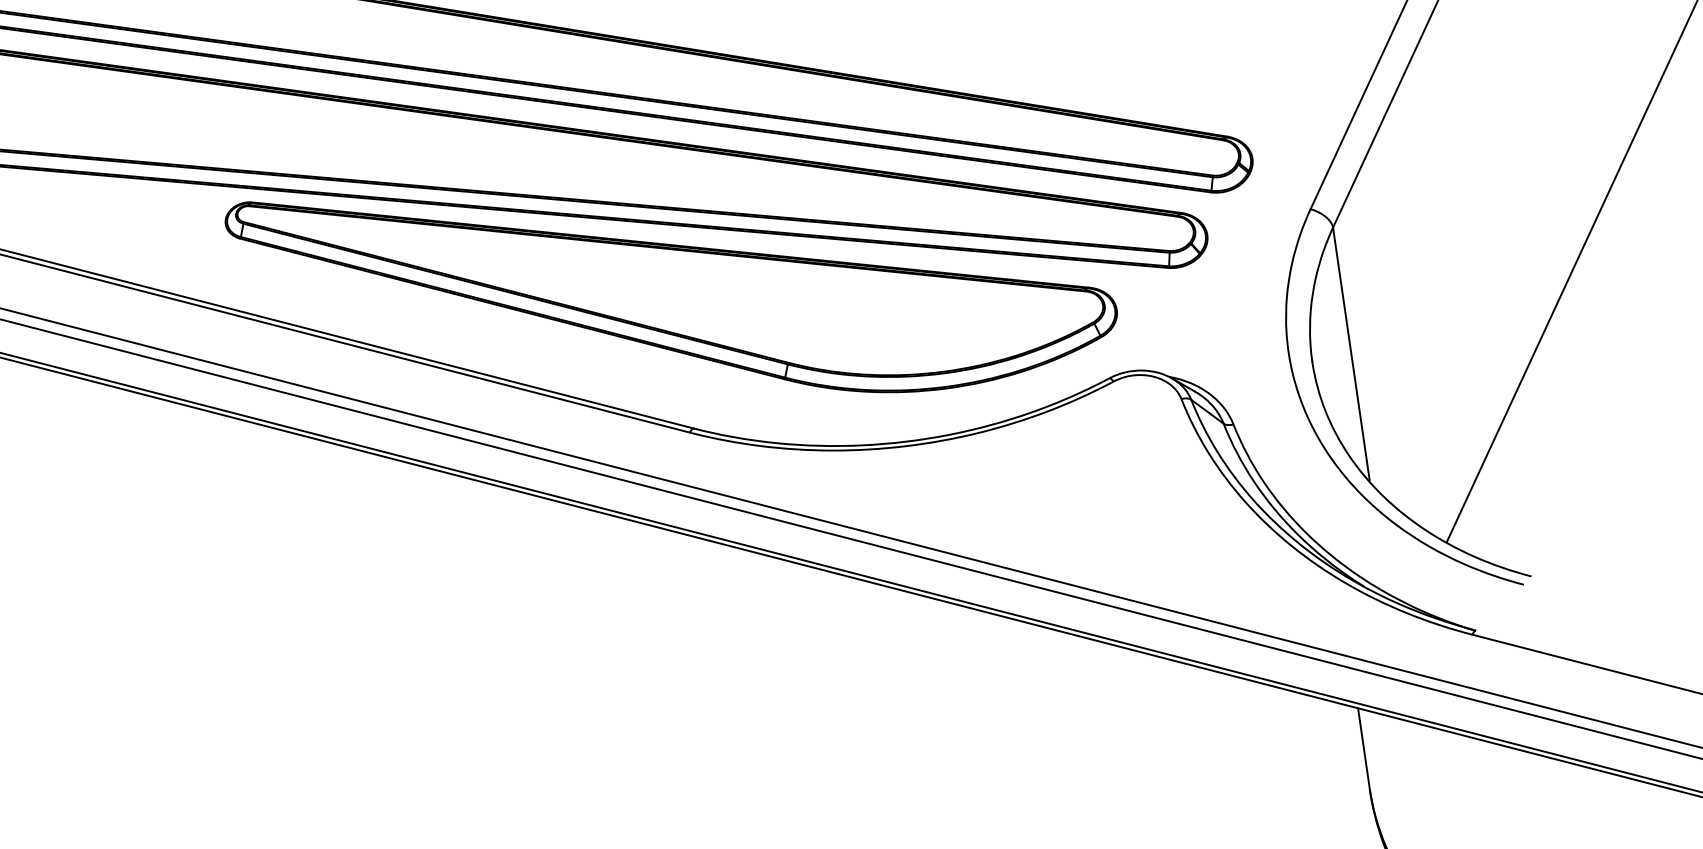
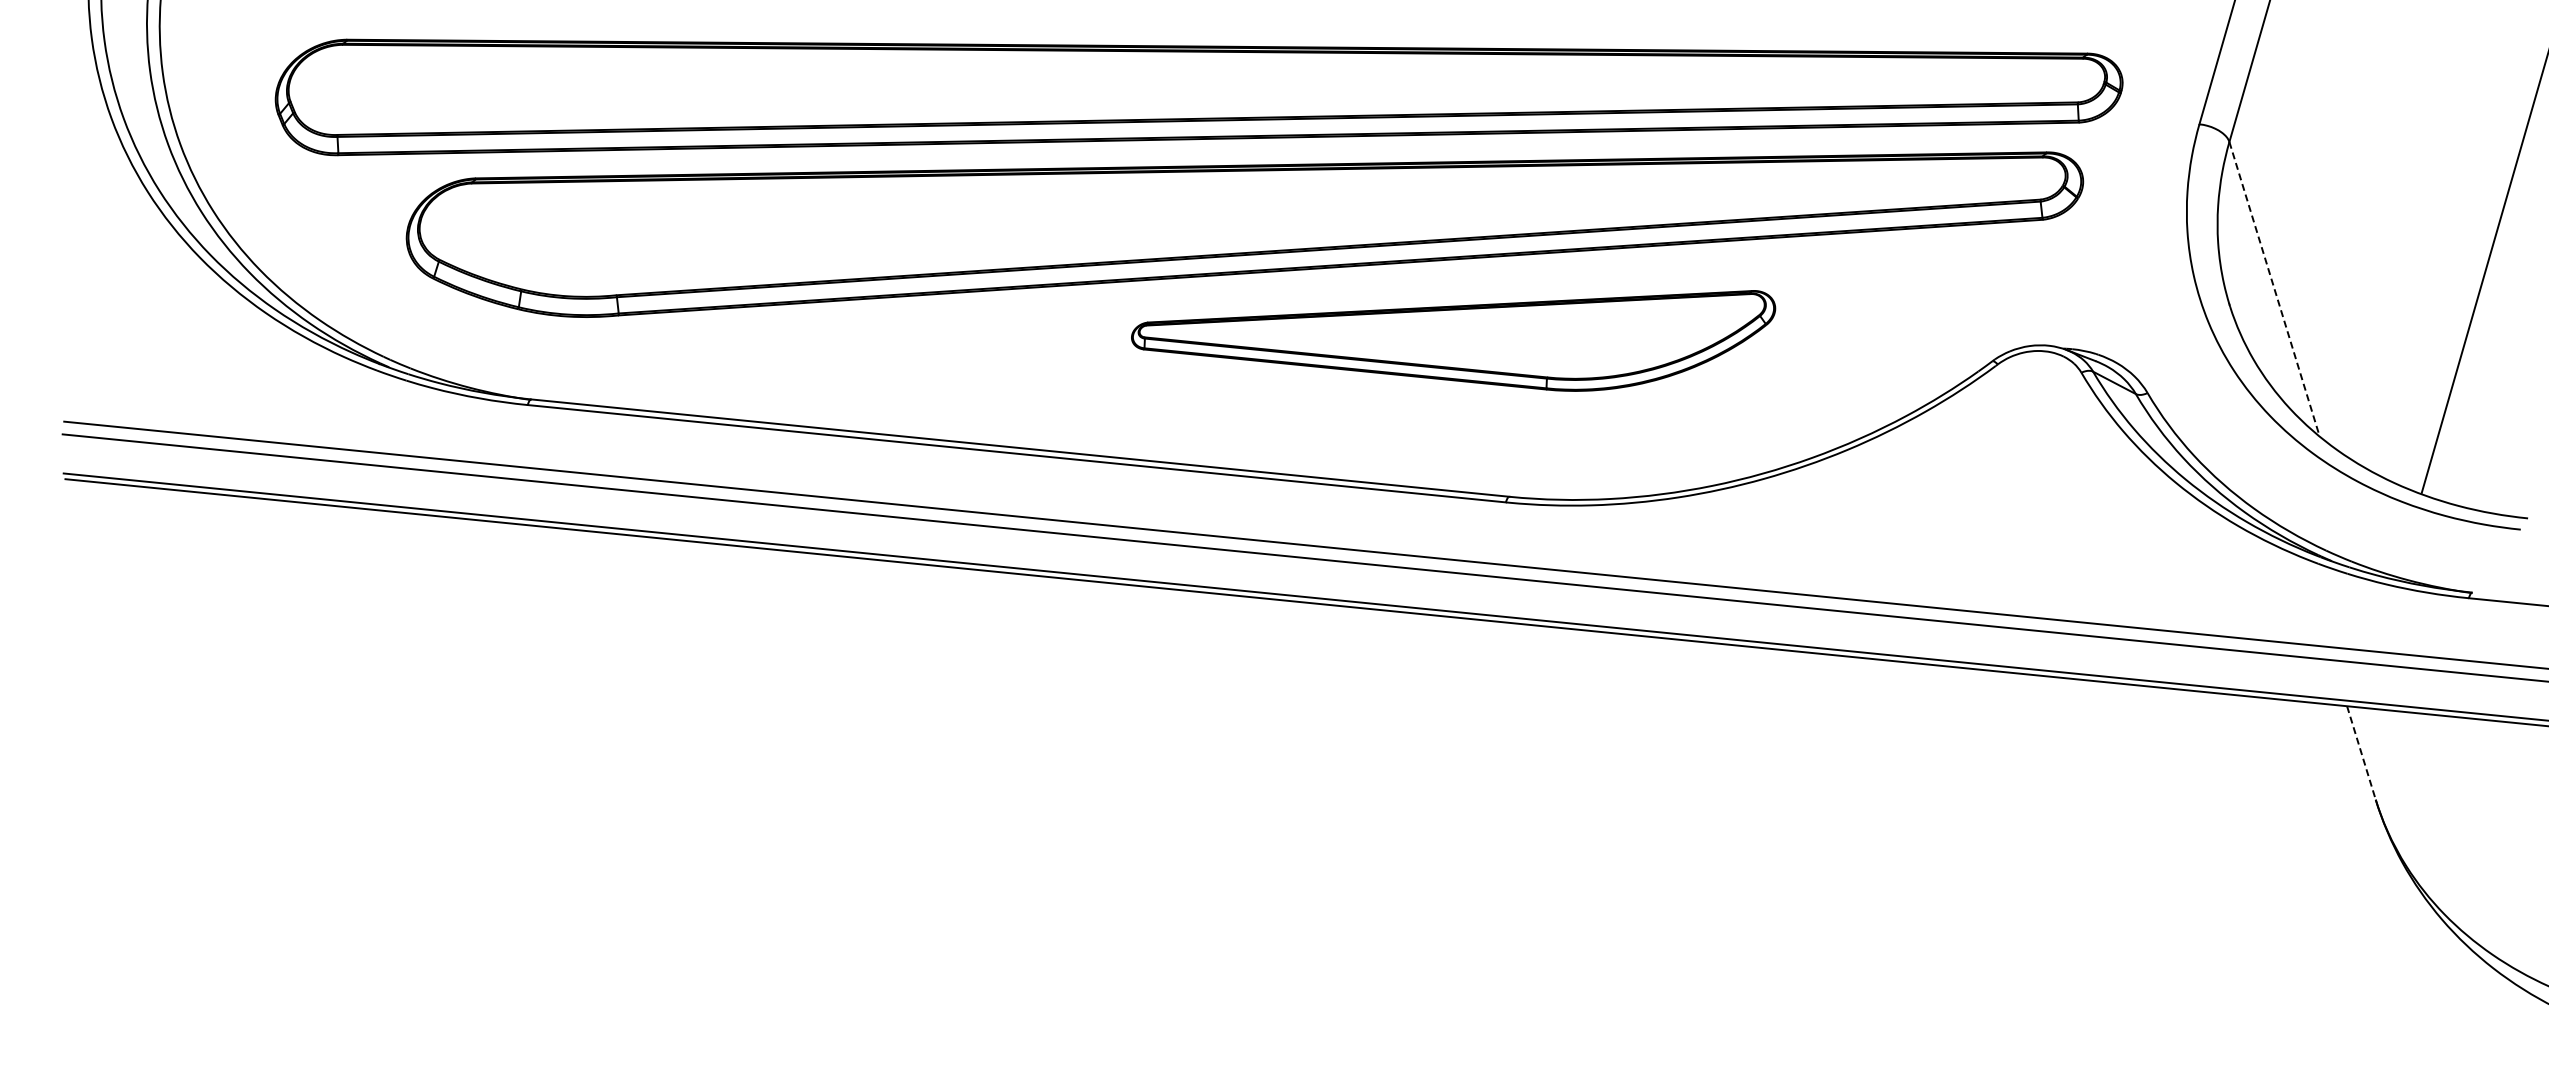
part: (667, 292) -> (1453, 340), size x0.6
line: (1351, 354) -> (2274, 288), solid -> dashed
line: (1364, 748) -> (2361, 752), solid -> dashed

